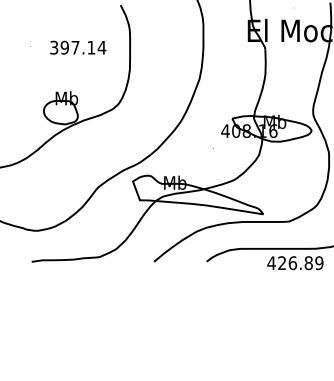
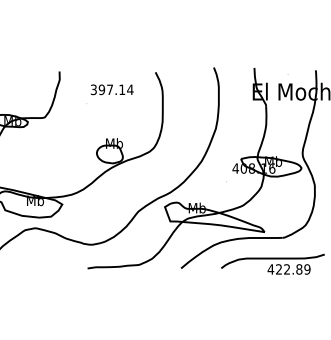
text: (77, 47) -> (111, 89), moved
text: (293, 263) -> (287, 269), 426.89 -> 422.89

